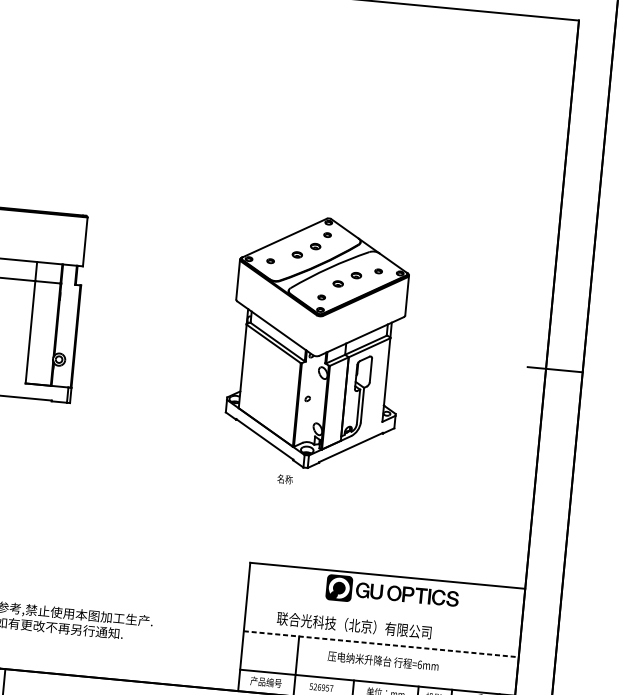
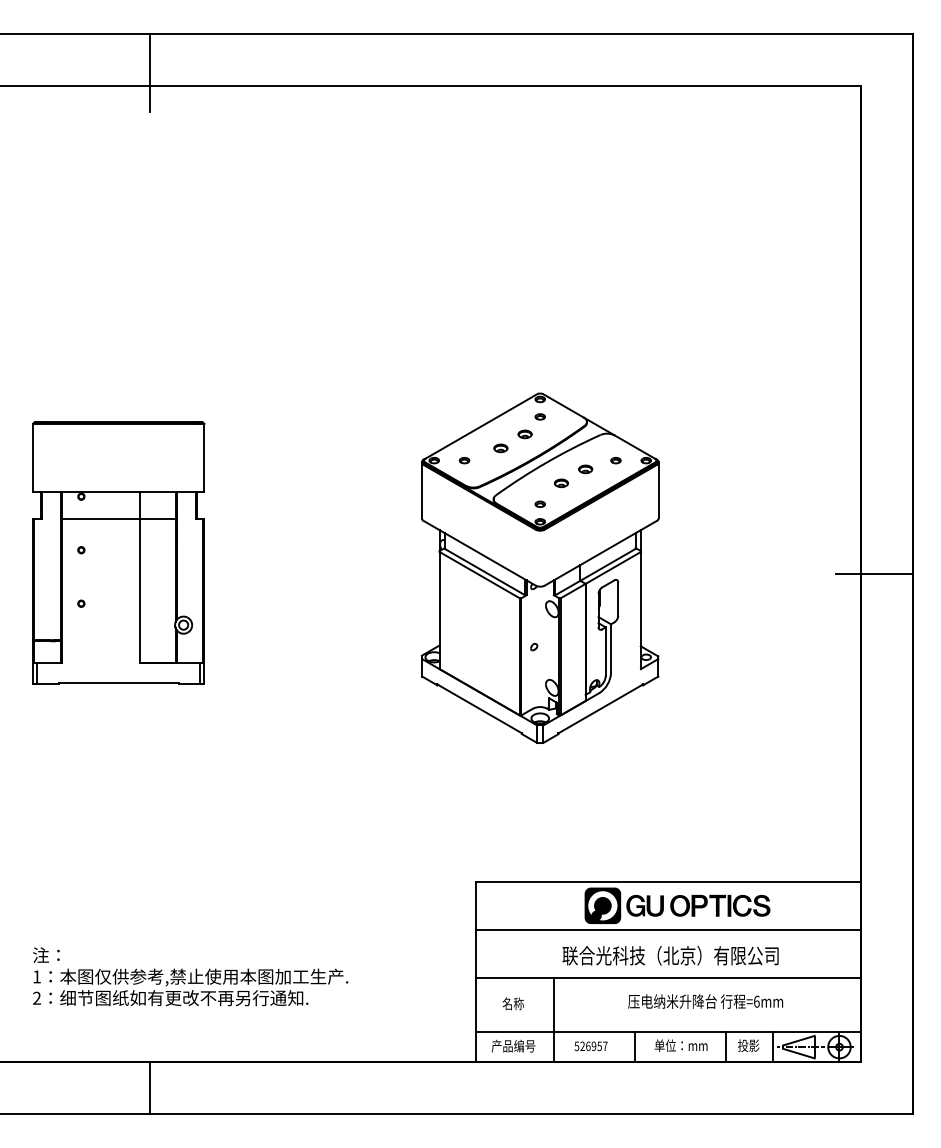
text: (284, 479) -> (512, 1003), moved
line: (384, 610) -> (668, 930), added
text: (354, 625) -> (670, 955), moved
line: (381, 644) -> (668, 978), dashed -> solid
text: (383, 661) -> (705, 1001), moved

